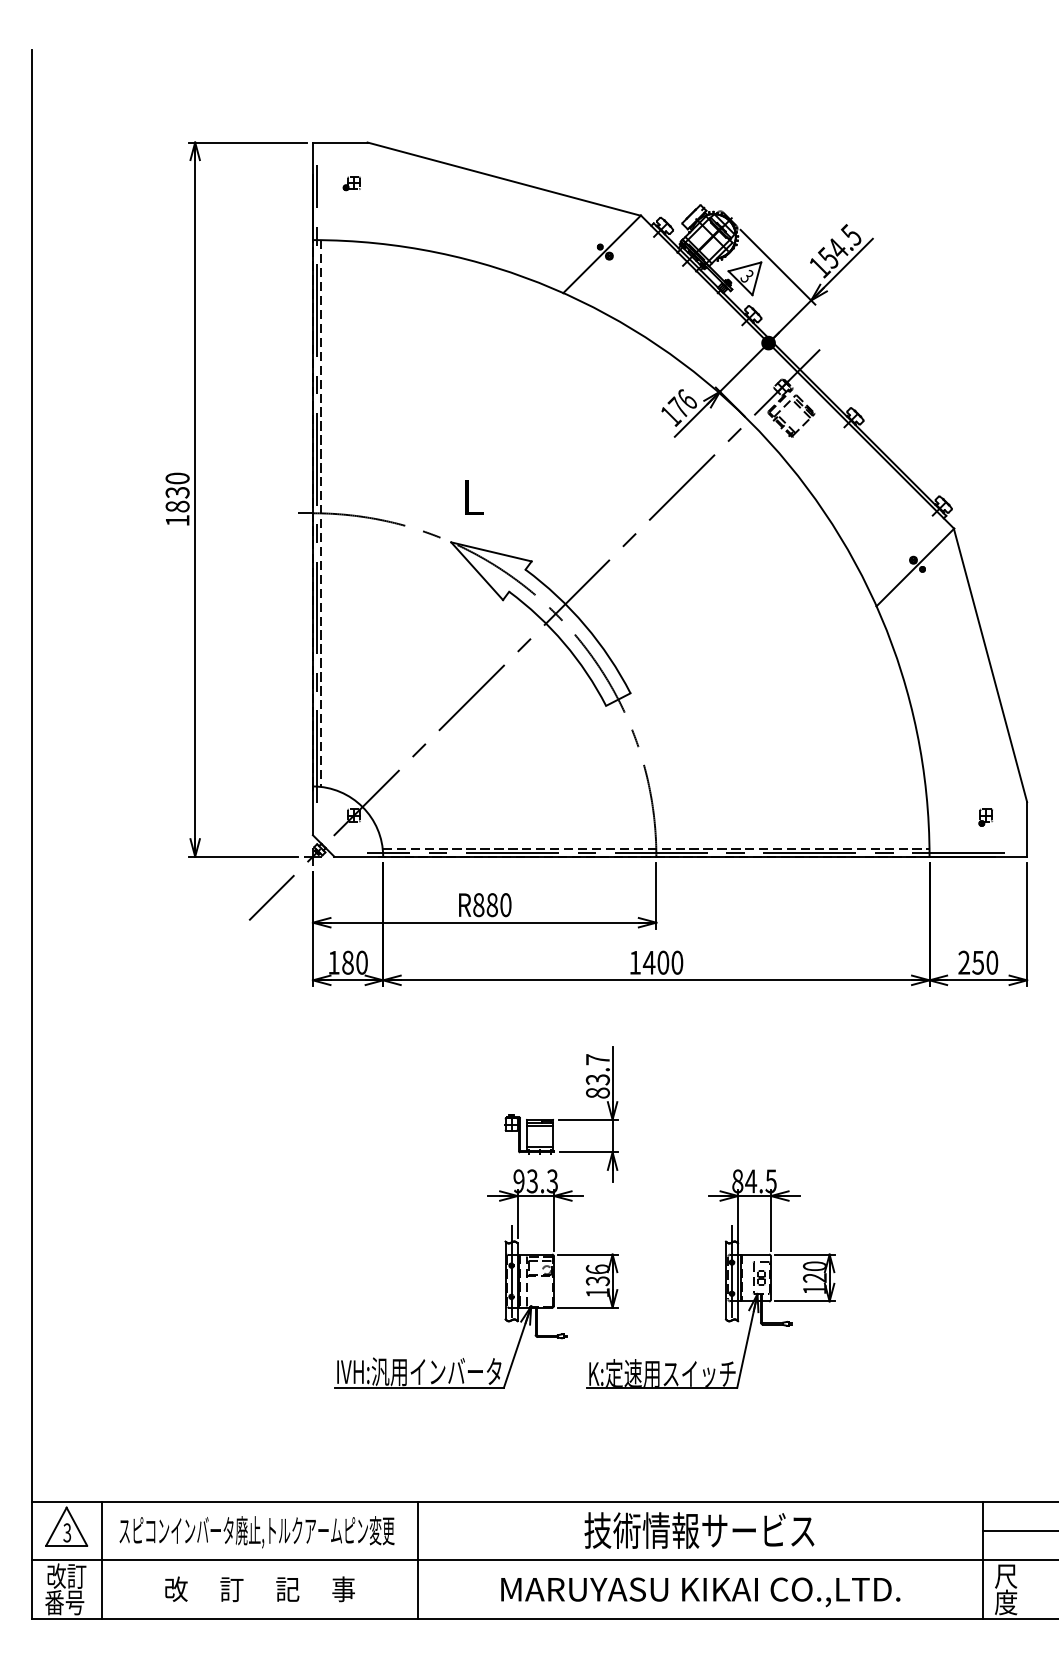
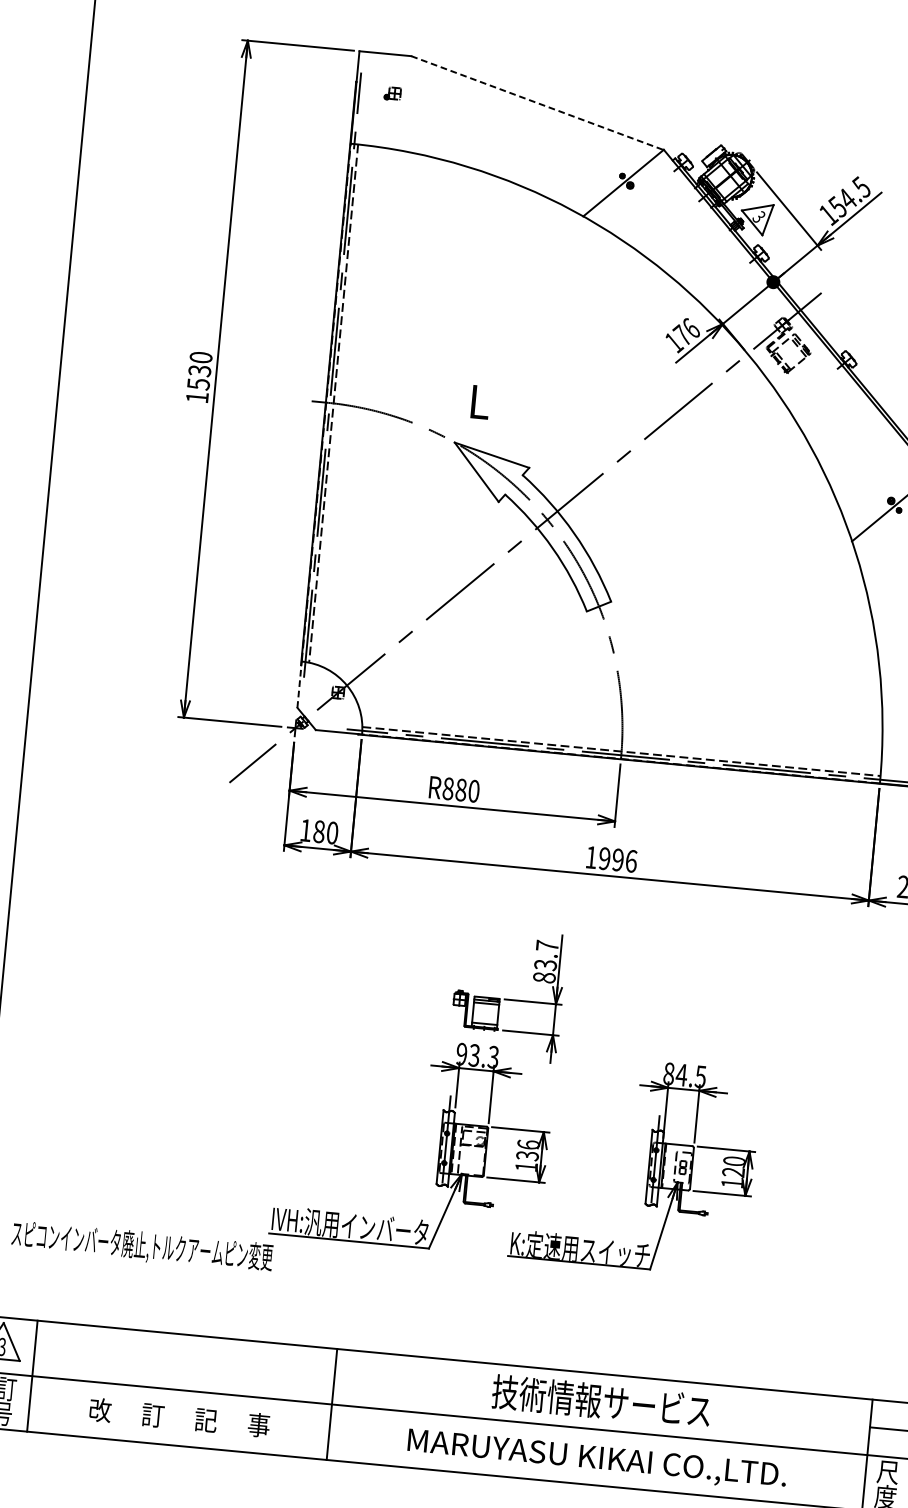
line: (504, 179) -> (537, 103), solid -> dashed
text: (177, 506) -> (198, 384), 1830 -> 1530
line: (312, 810) -> (299, 684), solid -> dashed
text: (662, 962) -> (617, 859), 1400 -> 1996
text: (256, 1532) -> (141, 1247), moved

